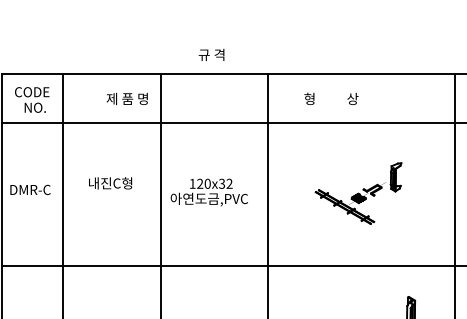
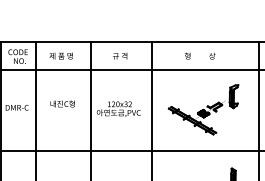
text: (212, 55) -> (120, 56), moved
text: (126, 97) -> (60, 55), moved
text: (330, 97) -> (199, 55), moved
part: (358, 192) -> (203, 109), size x1.43

